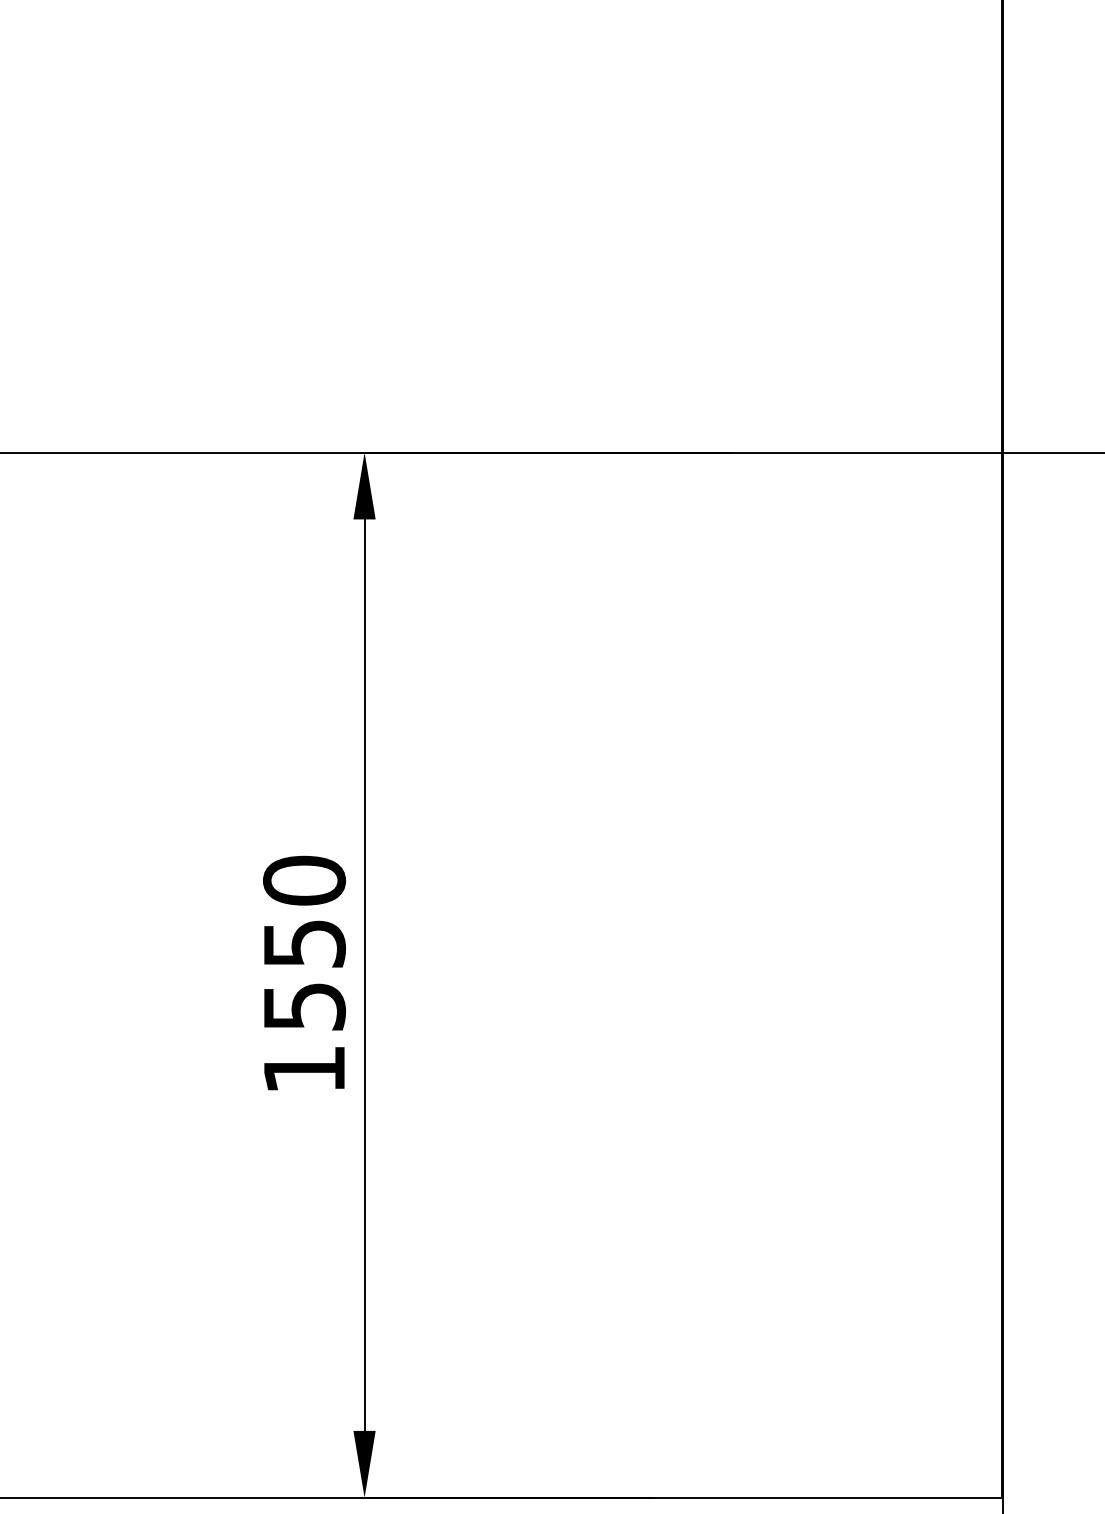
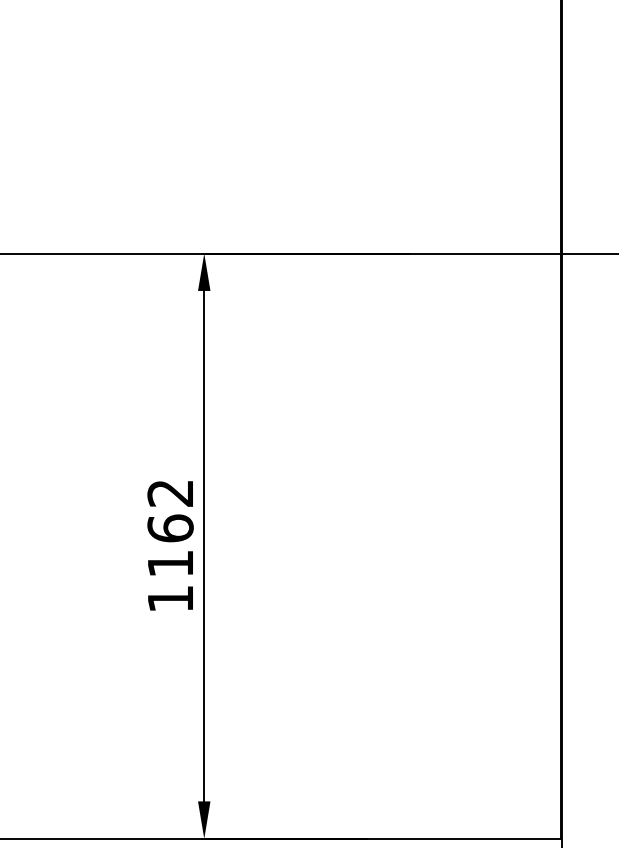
text: (304, 943) -> (170, 528), 1550 -> 1162

